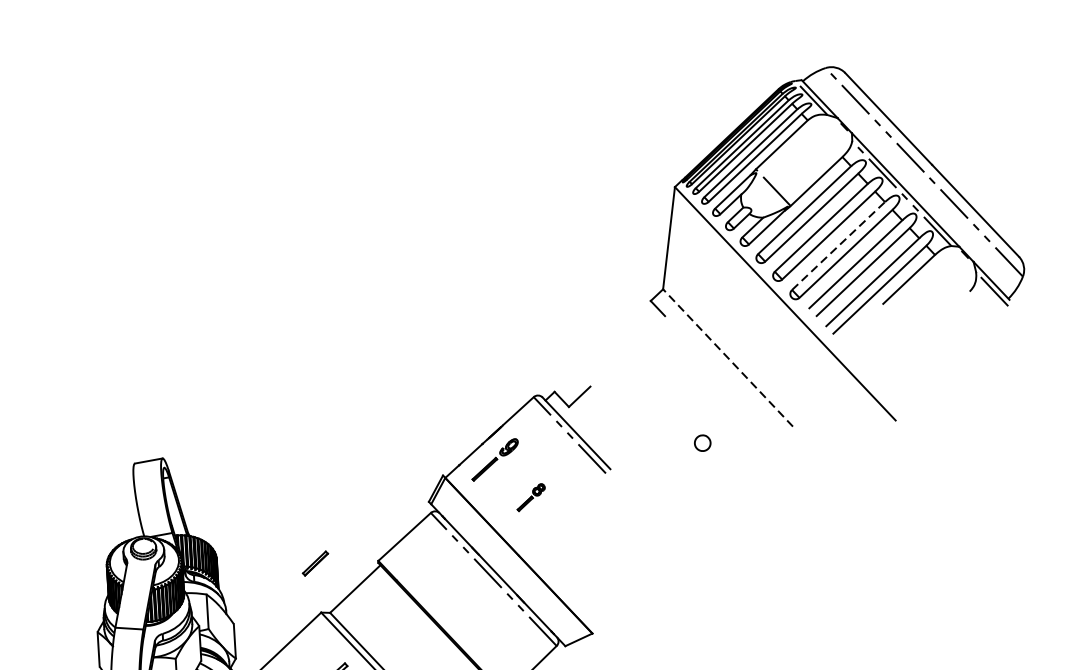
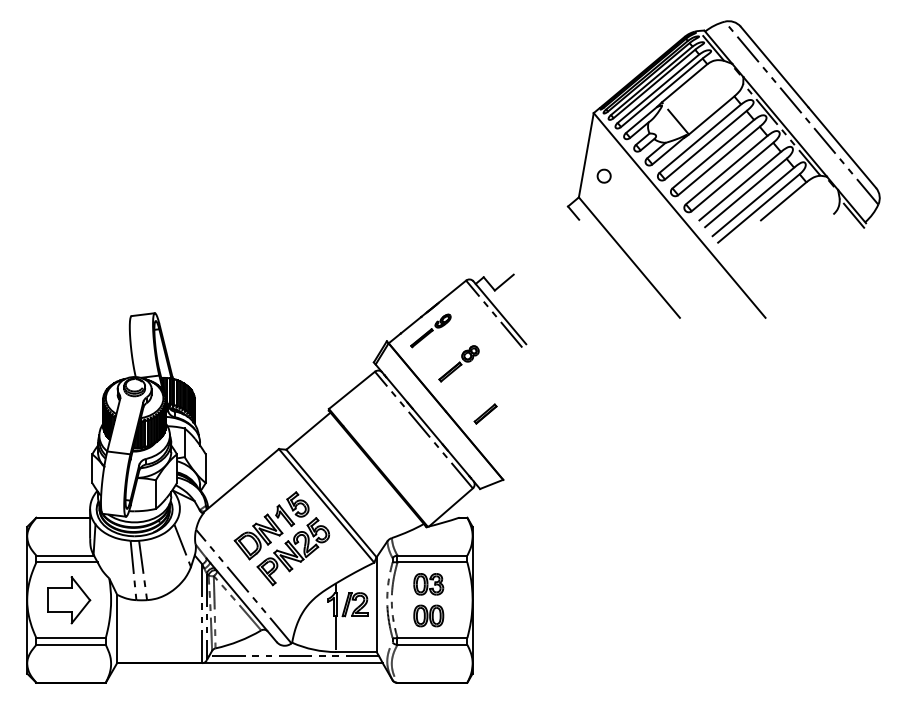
line: (839, 245) -> (727, 169), dashed -> solid
line: (728, 357) -> (629, 257), dashed -> solid
part: (701, 442) -> (603, 175), moved
part: (530, 497) -> (458, 363), size x1.67
part: (315, 562) -> (485, 413), moved

